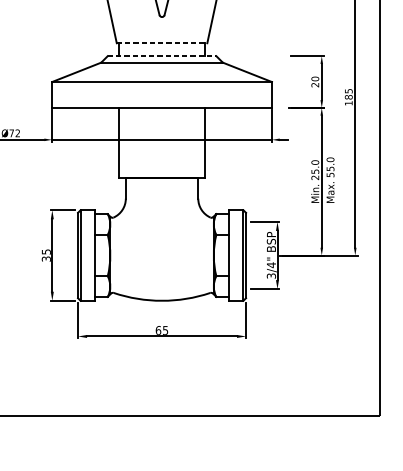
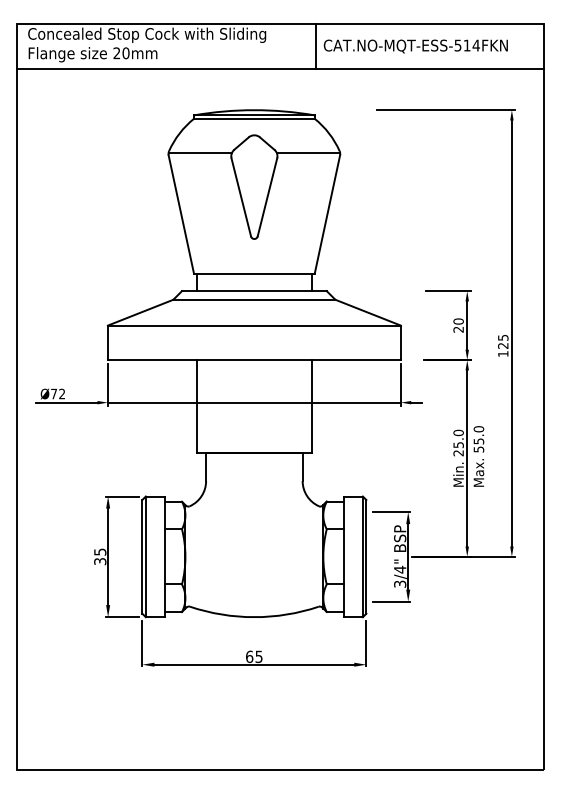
line: (162, 42) -> (254, 273), dashed -> solid
line: (162, 56) -> (254, 291), dashed -> solid
text: (348, 96) -> (503, 345), 185 -> 125

